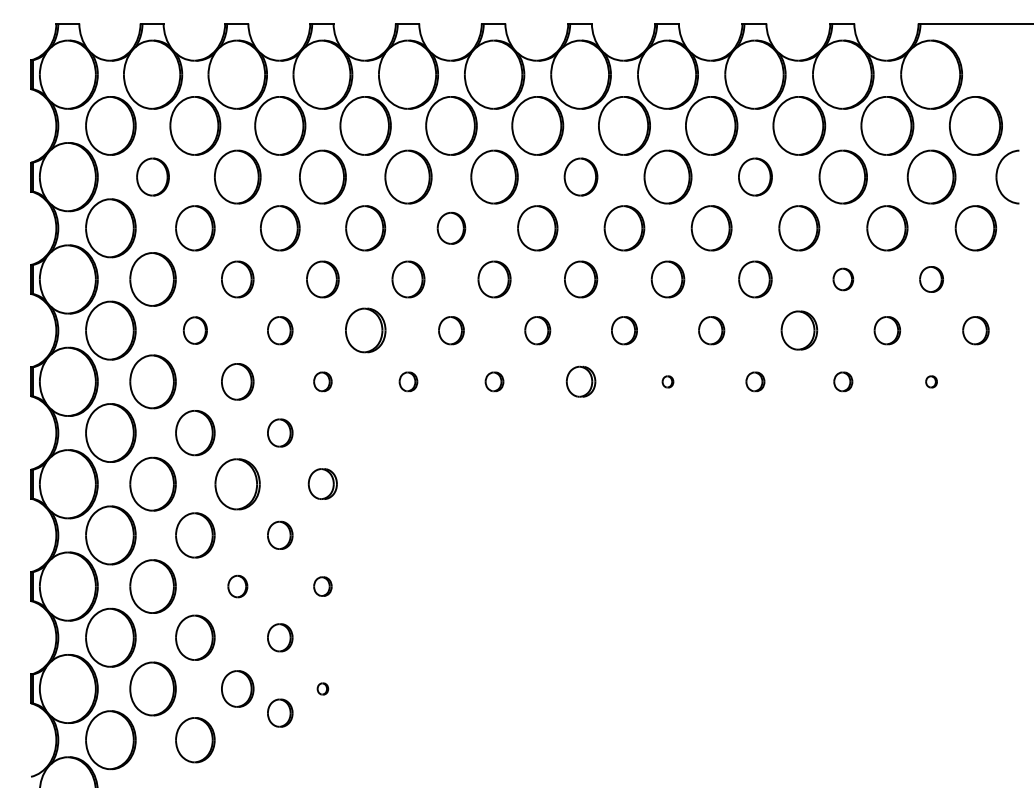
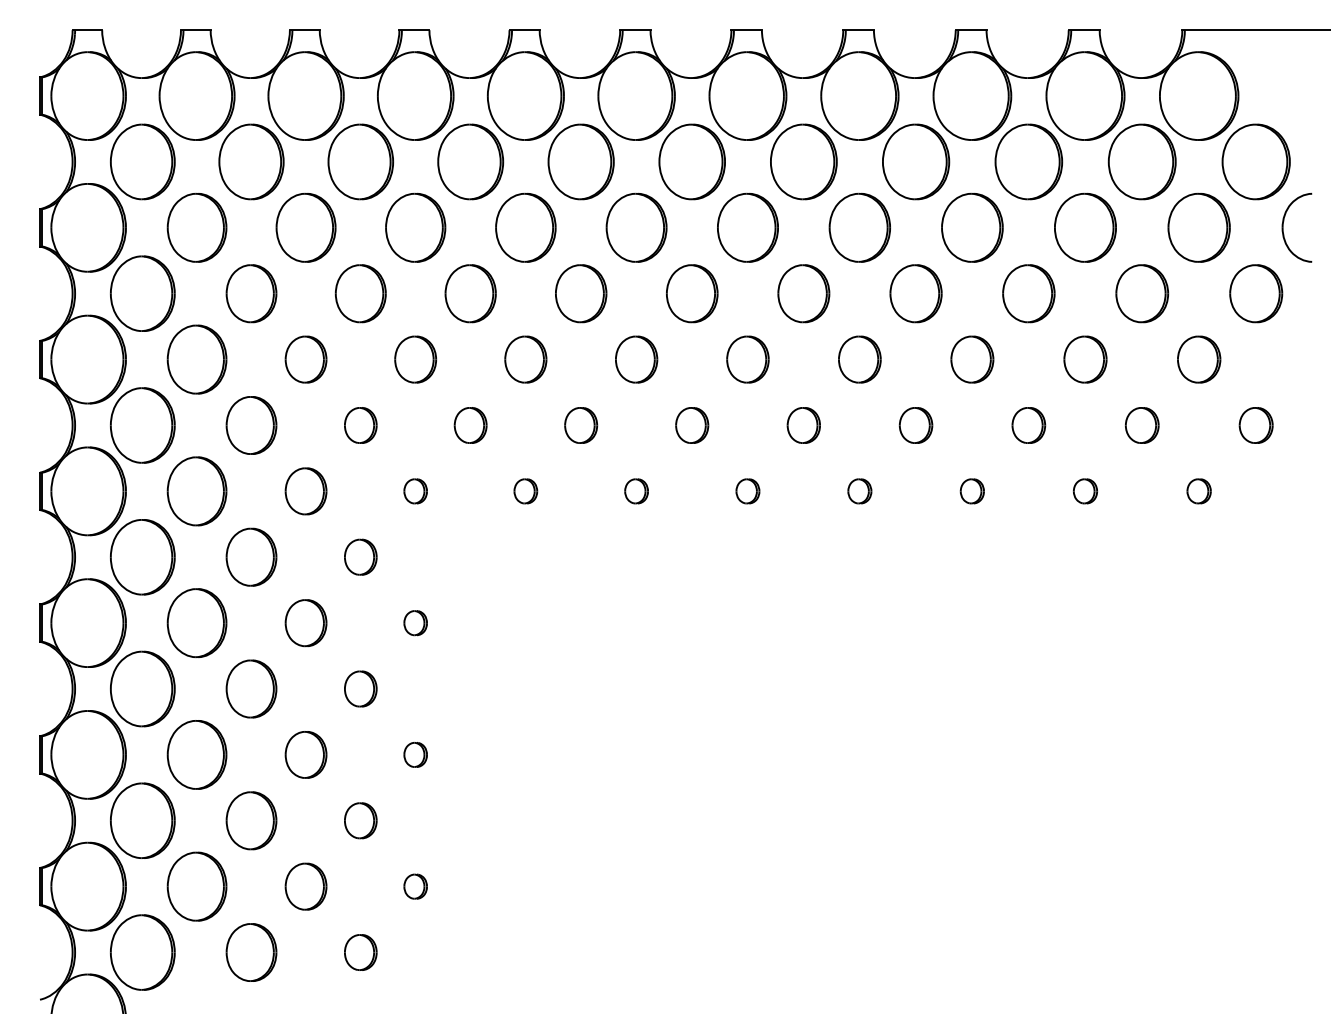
part: (152, 176) -> (196, 227), size x1.43
part: (580, 176) -> (747, 227), size x1.43
part: (755, 176) -> (972, 227), size x1.43
part: (451, 228) -> (581, 293), size x1.43
part: (843, 279) -> (1085, 359), size x1.67
part: (931, 279) -> (1199, 359), size x1.43
part: (195, 330) -> (251, 425), size x1.67
part: (365, 330) -> (470, 425), size x0.62
part: (798, 330) -> (1027, 425), size x0.71
part: (580, 381) -> (747, 490), size x0.62
part: (667, 381) -> (859, 490), size x1.67
part: (931, 381) -> (1199, 490), size x1.67
part: (237, 483) -> (305, 622), size x0.71
part: (322, 484) -> (415, 623), size x0.62
part: (237, 586) -> (305, 754), size x1.67
part: (322, 688) -> (415, 886), size x1.67
part: (280, 712) -> (361, 951), moved

